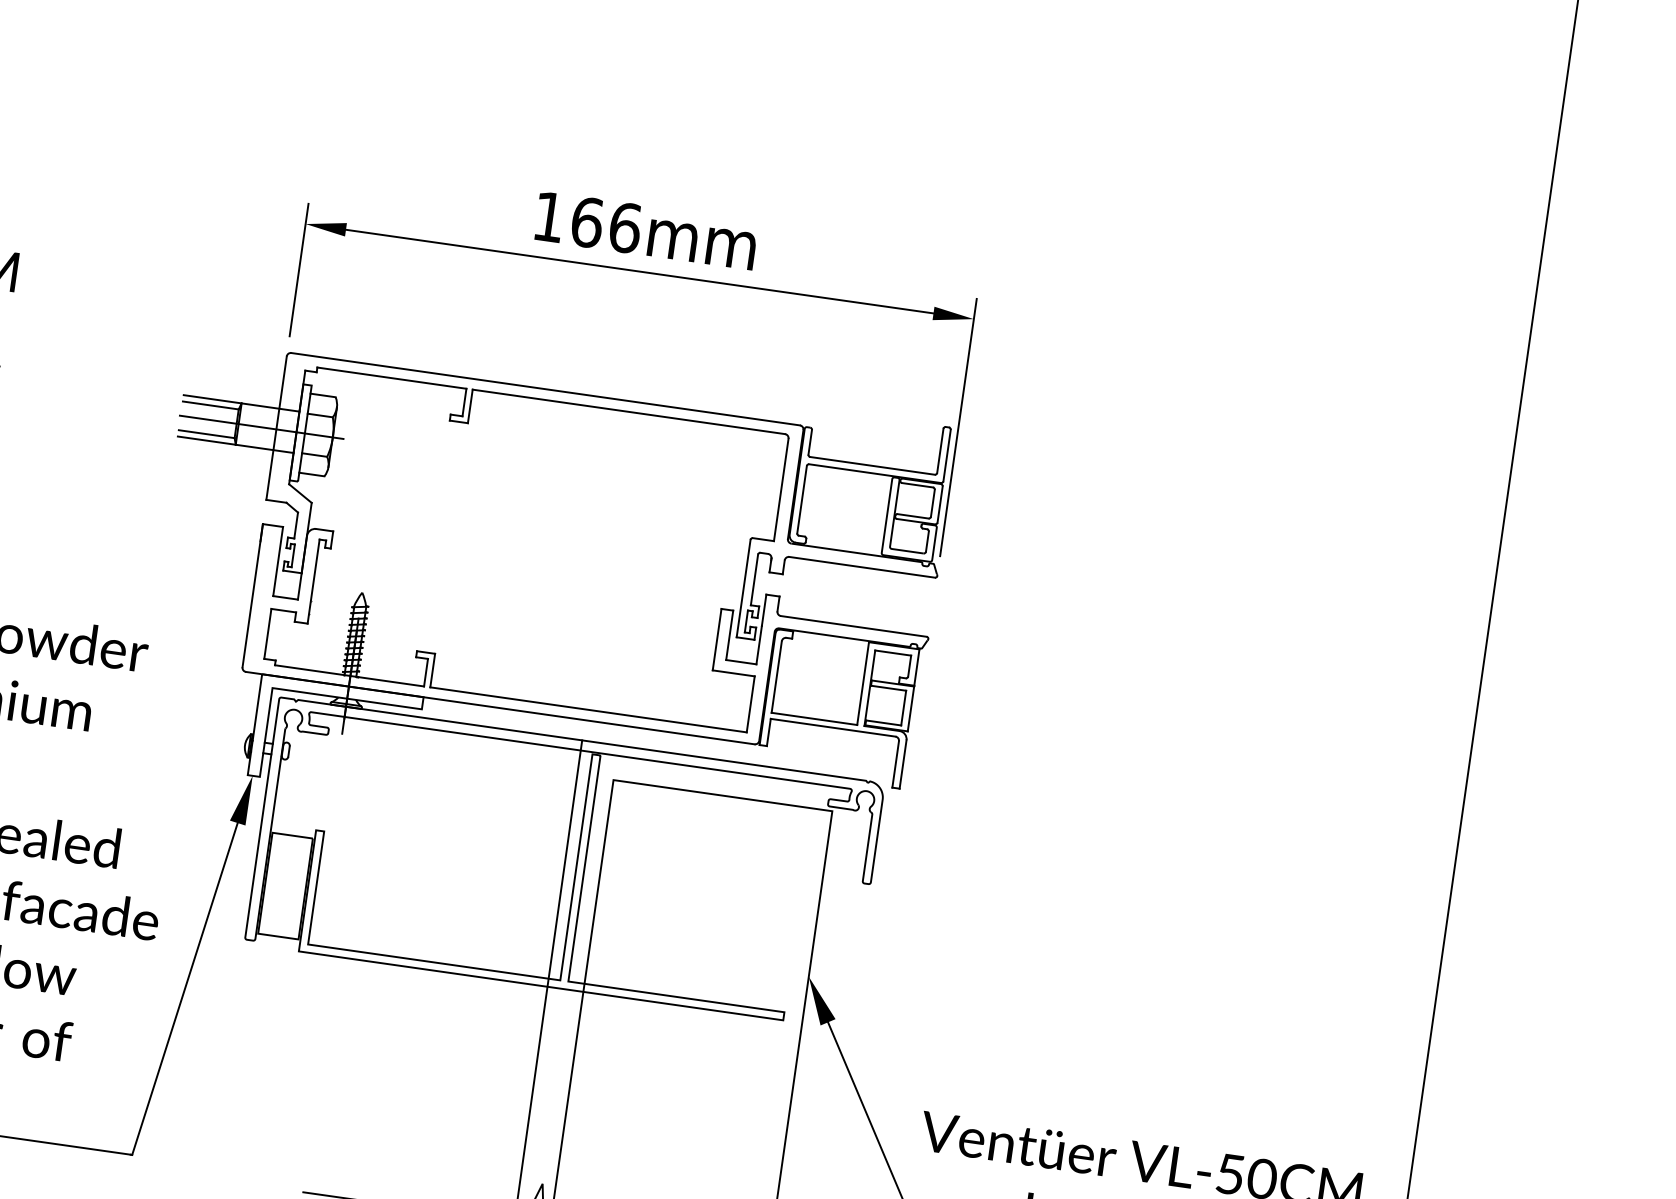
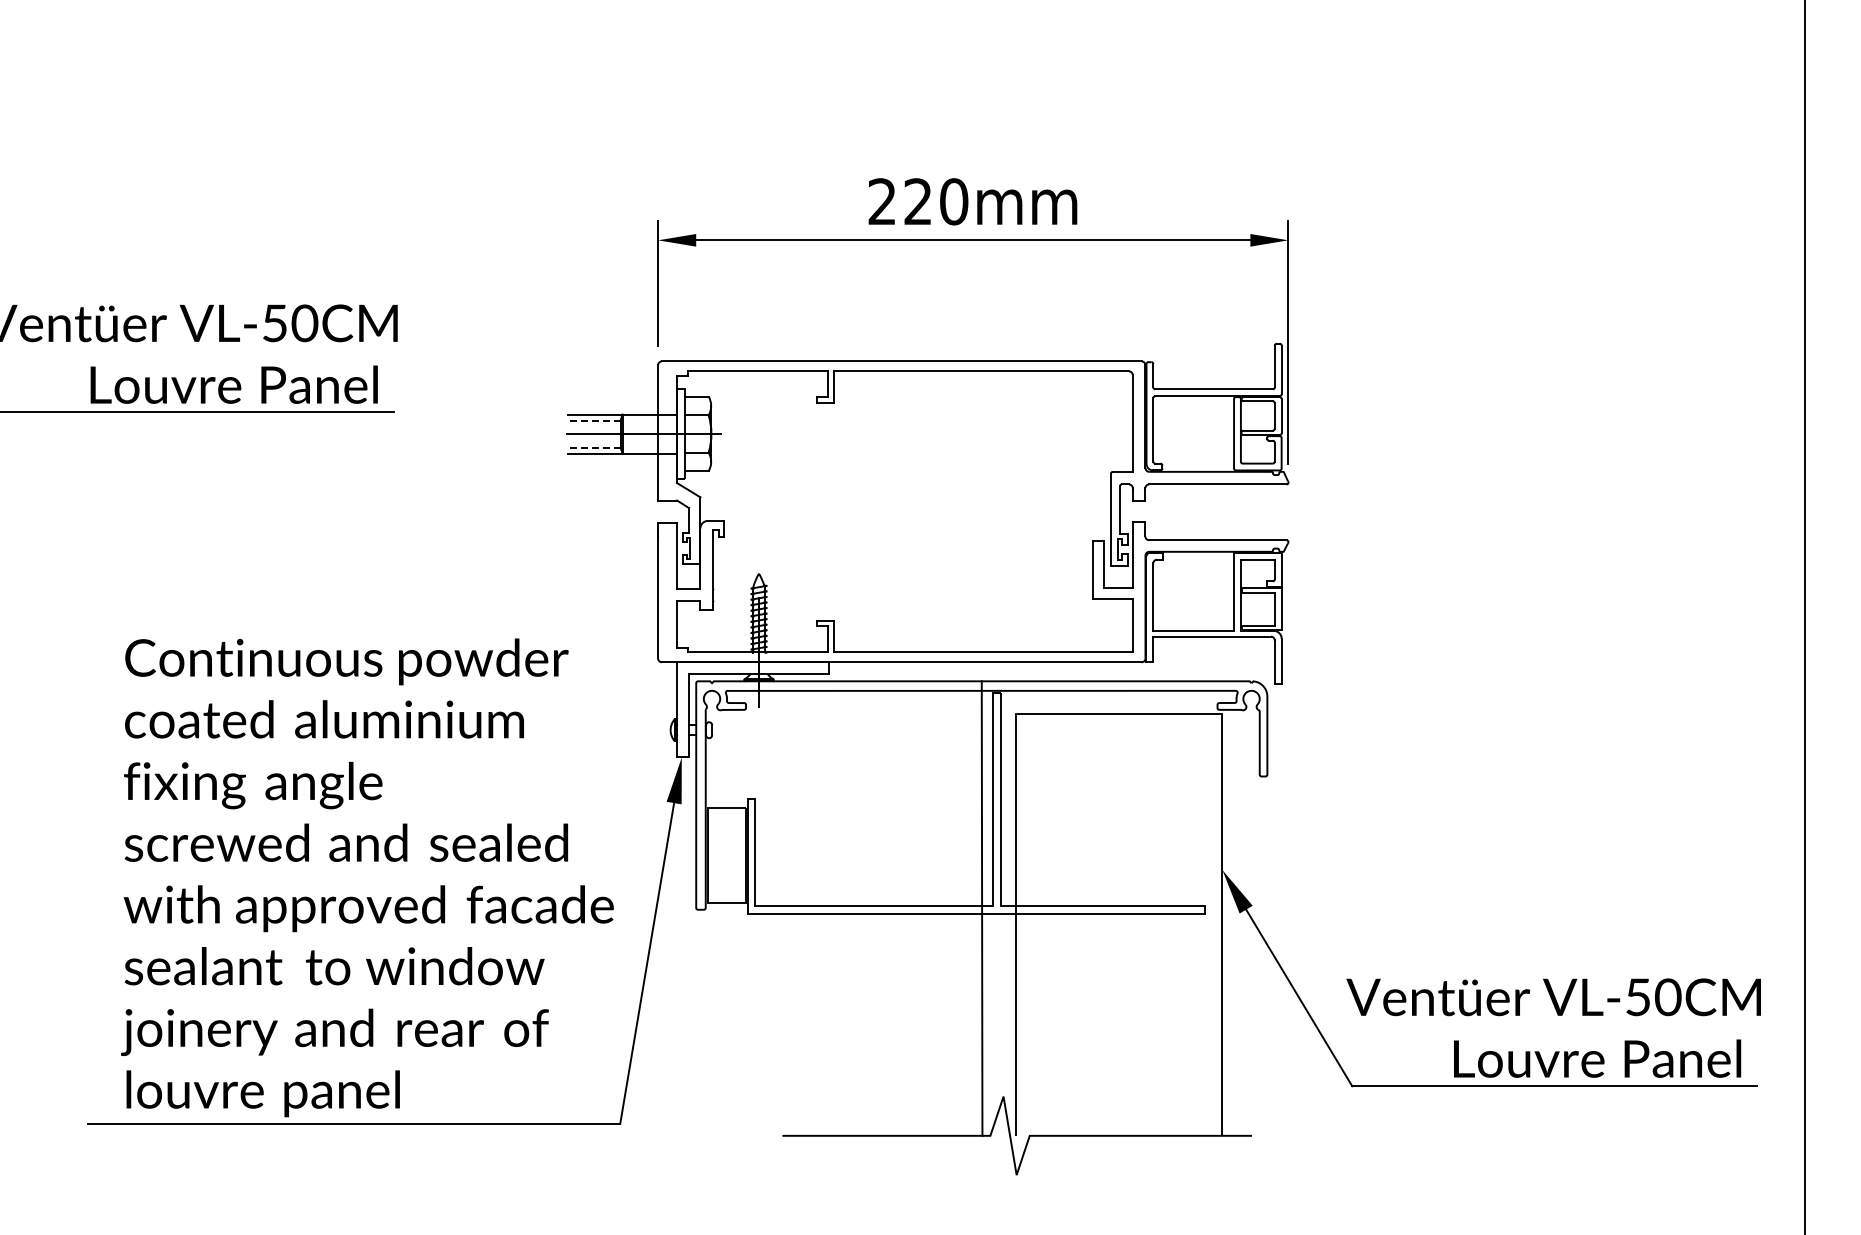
text: (587, 222) -> (918, 201), 166mm -> 220mm
line: (209, 405) -> (593, 420), solid -> dashed
line: (205, 433) -> (593, 447), solid -> dashed

